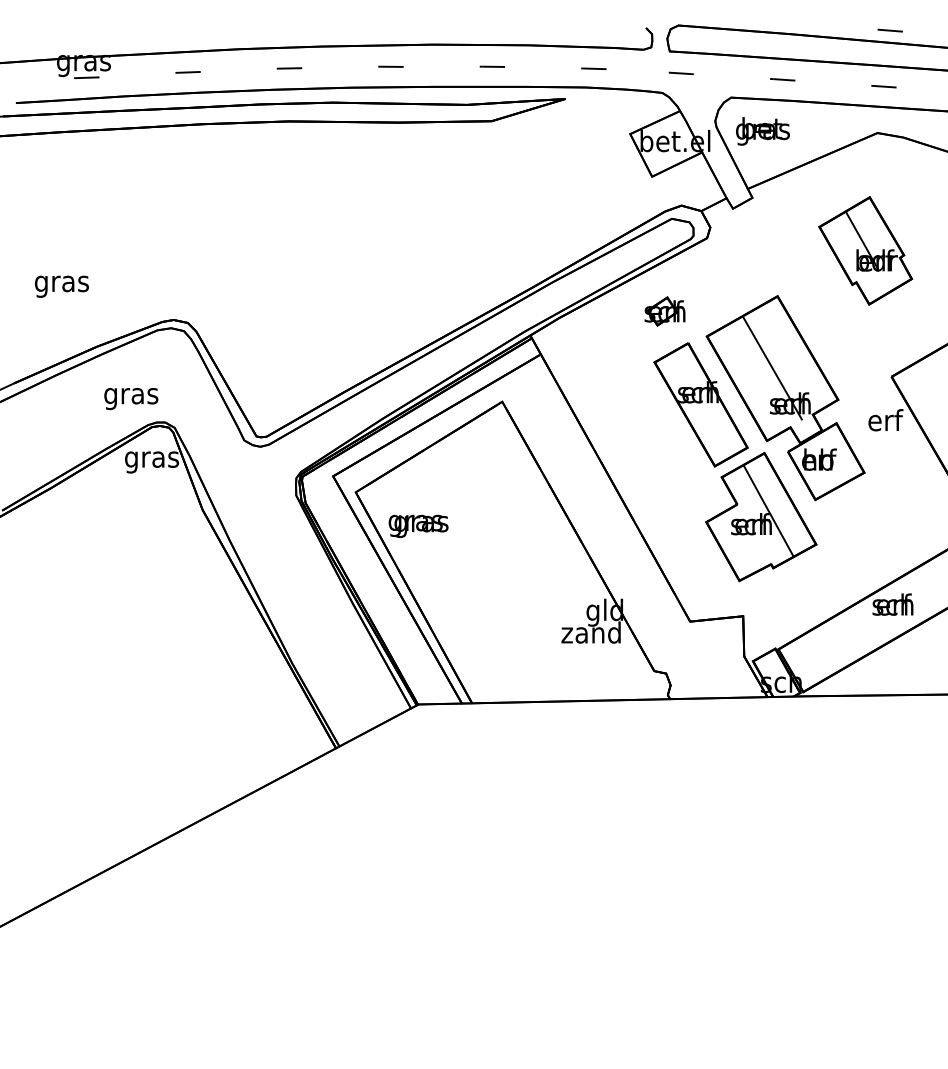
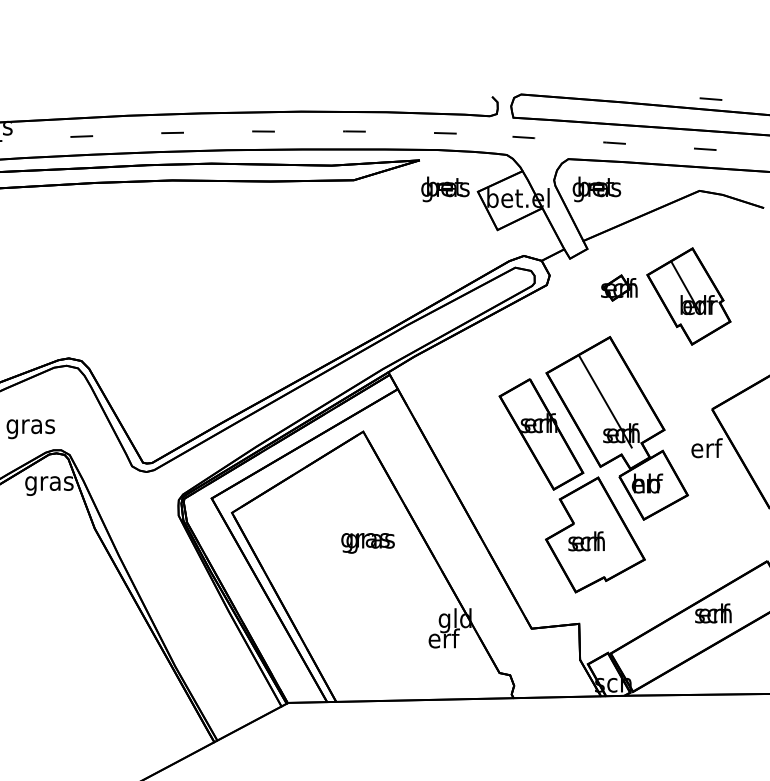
part: (593, 131) -> (445, 189), added
part: (664, 311) -> (618, 288), moved
line: (768, 510) -> (601, 529), removed
text: (418, 526) -> (367, 543), moved
text: (590, 632) -> (442, 638), zand -> erf

